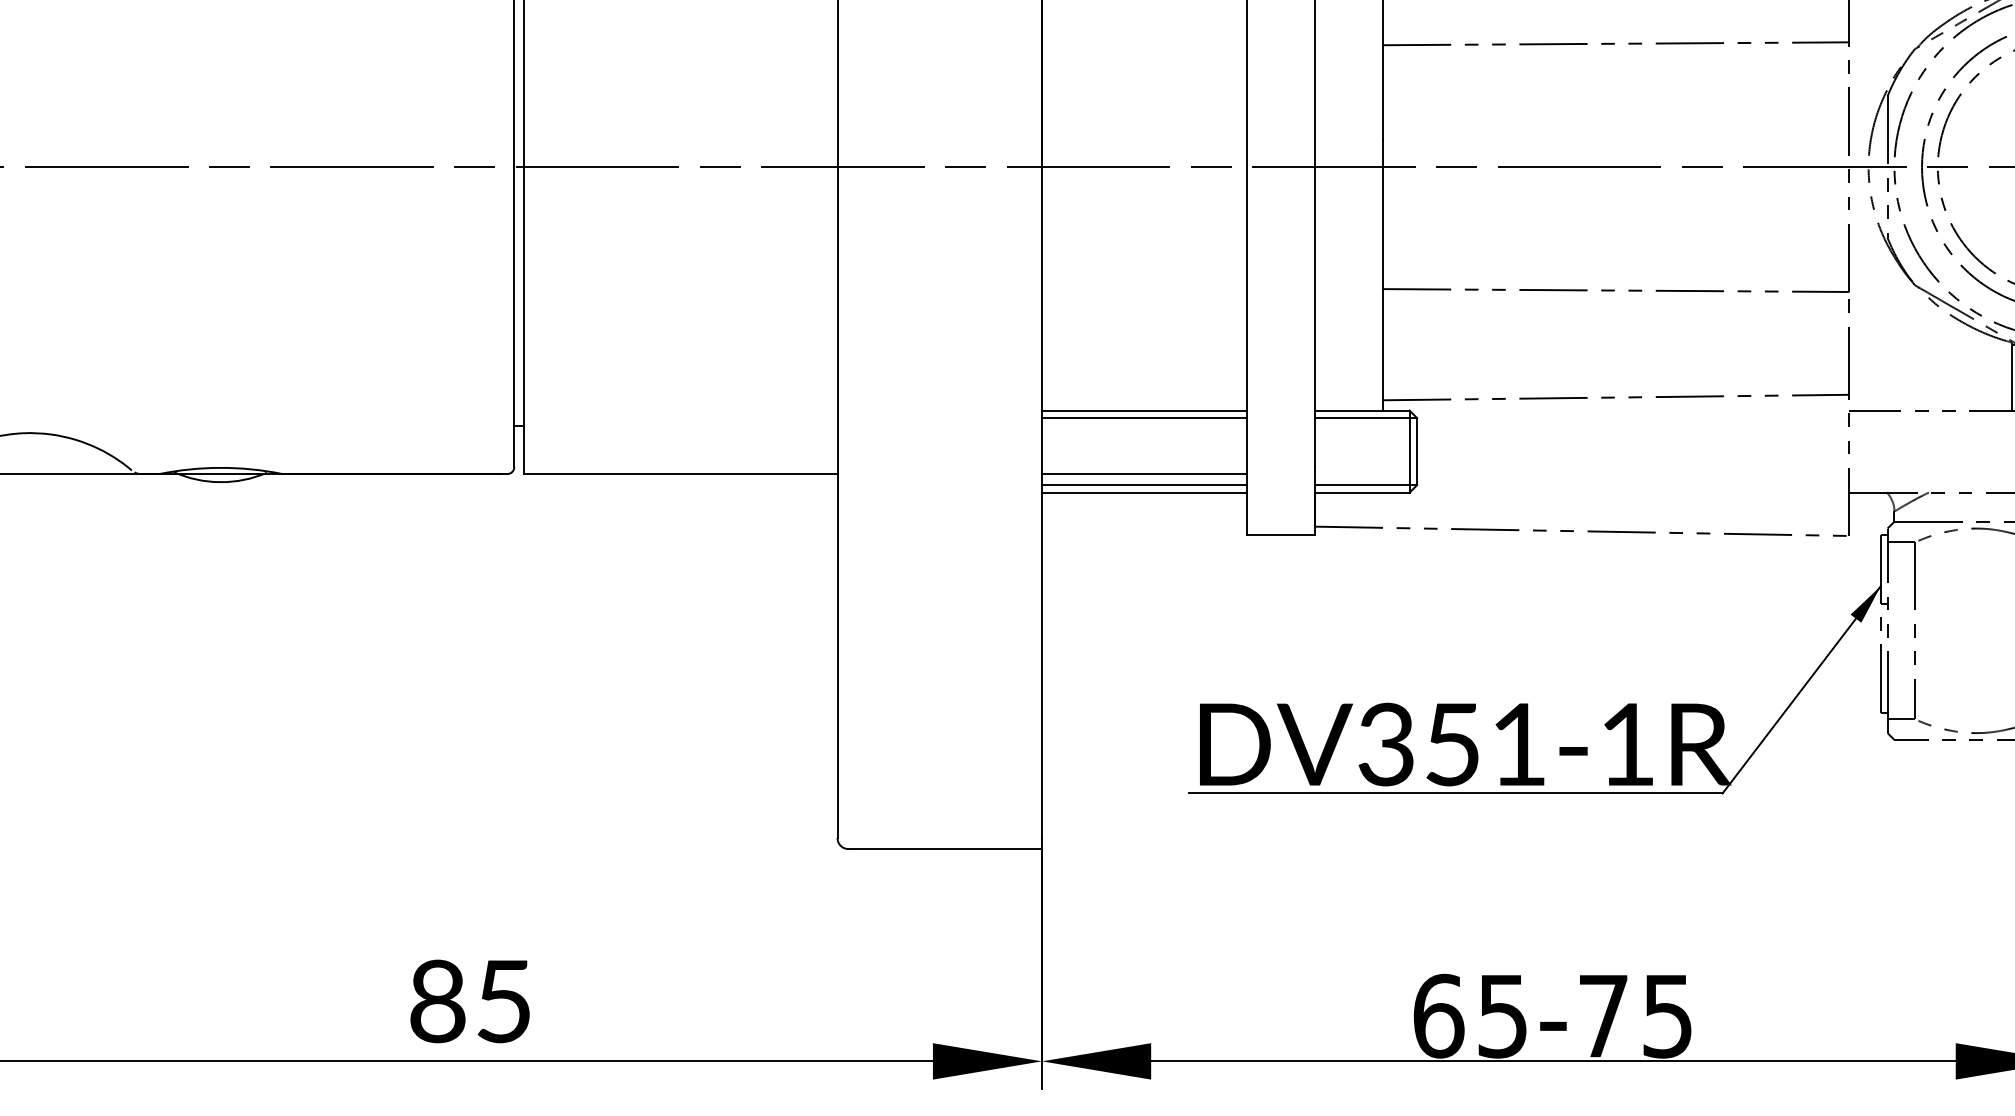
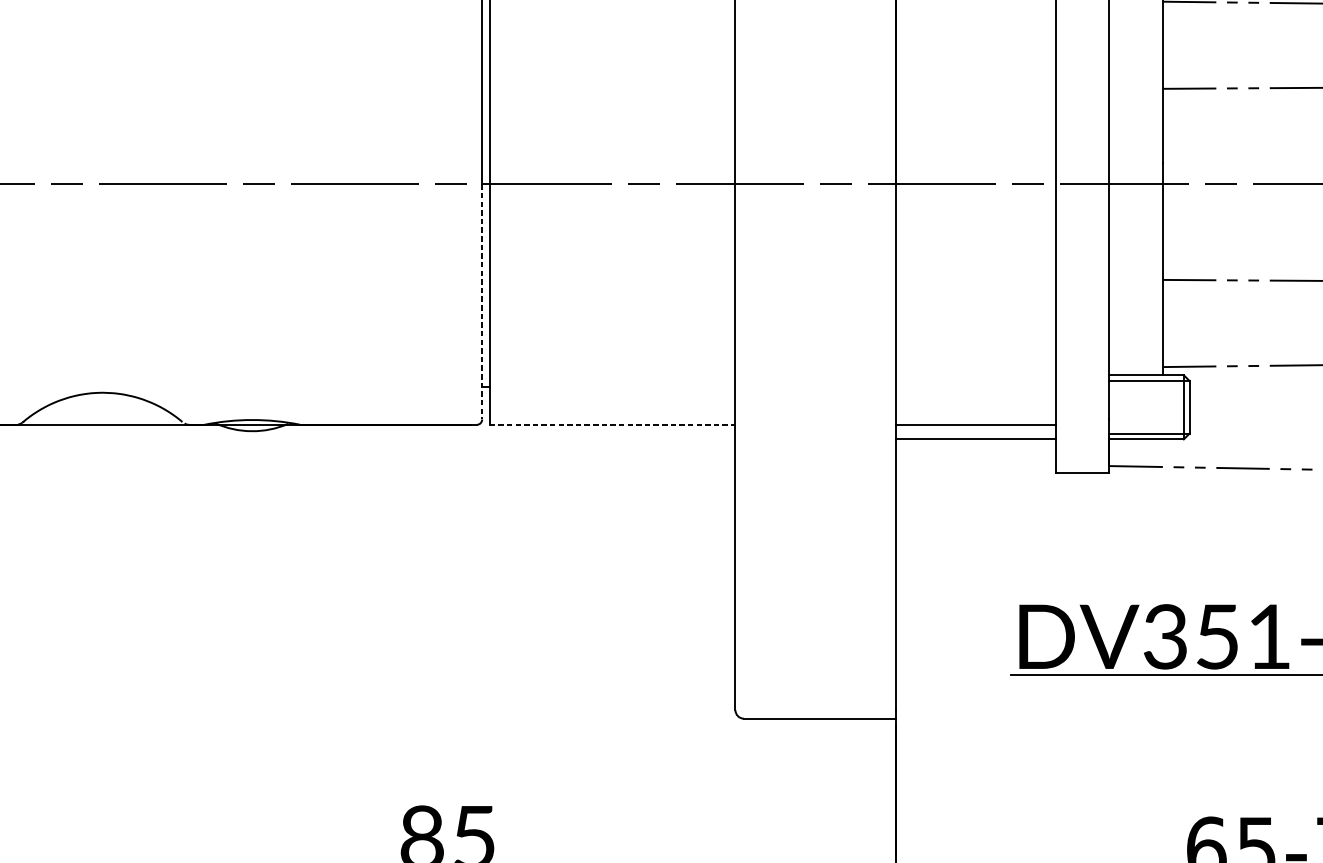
line: (514, 317) -> (482, 302), solid -> dashed
line: (1144, 410) -> (975, 375), removed
line: (1144, 418) -> (975, 381), removed
line: (680, 474) -> (612, 425), solid -> dashed
line: (1144, 485) -> (975, 433), removed

